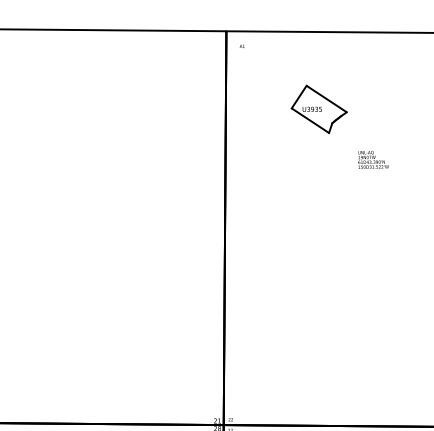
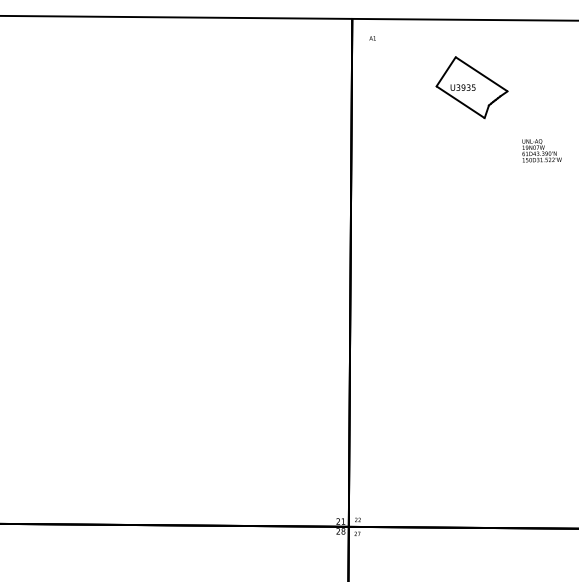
part: (318, 109) -> (471, 87), moved
text: (373, 159) -> (541, 150), moved

